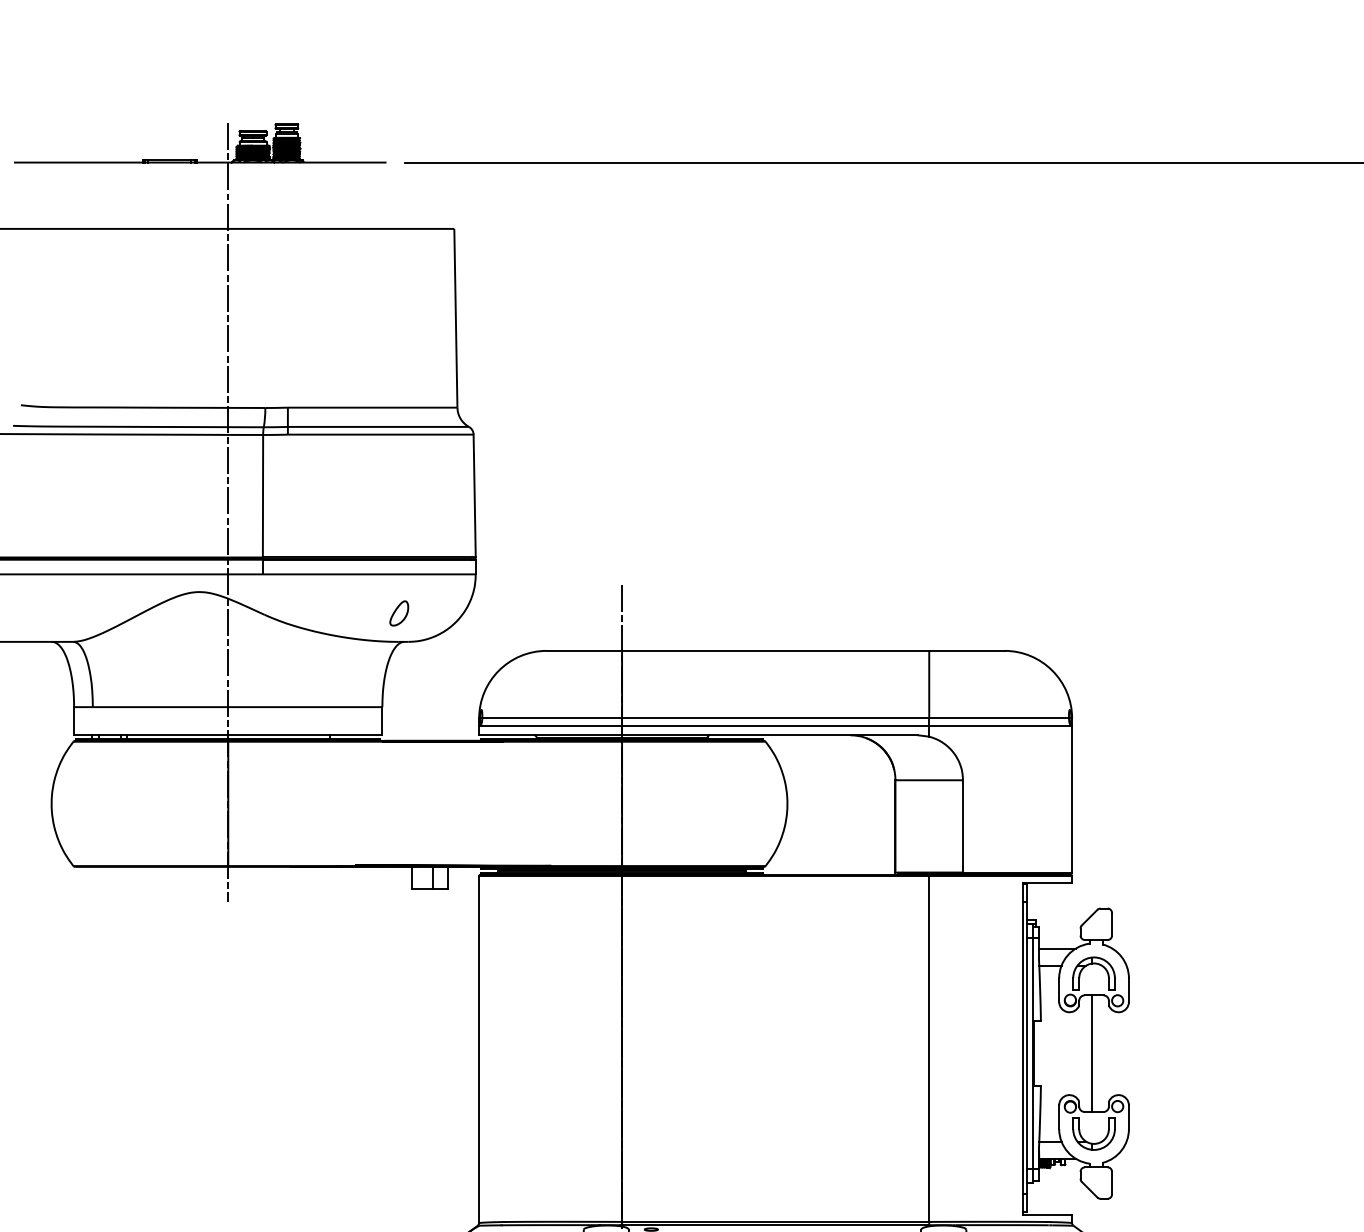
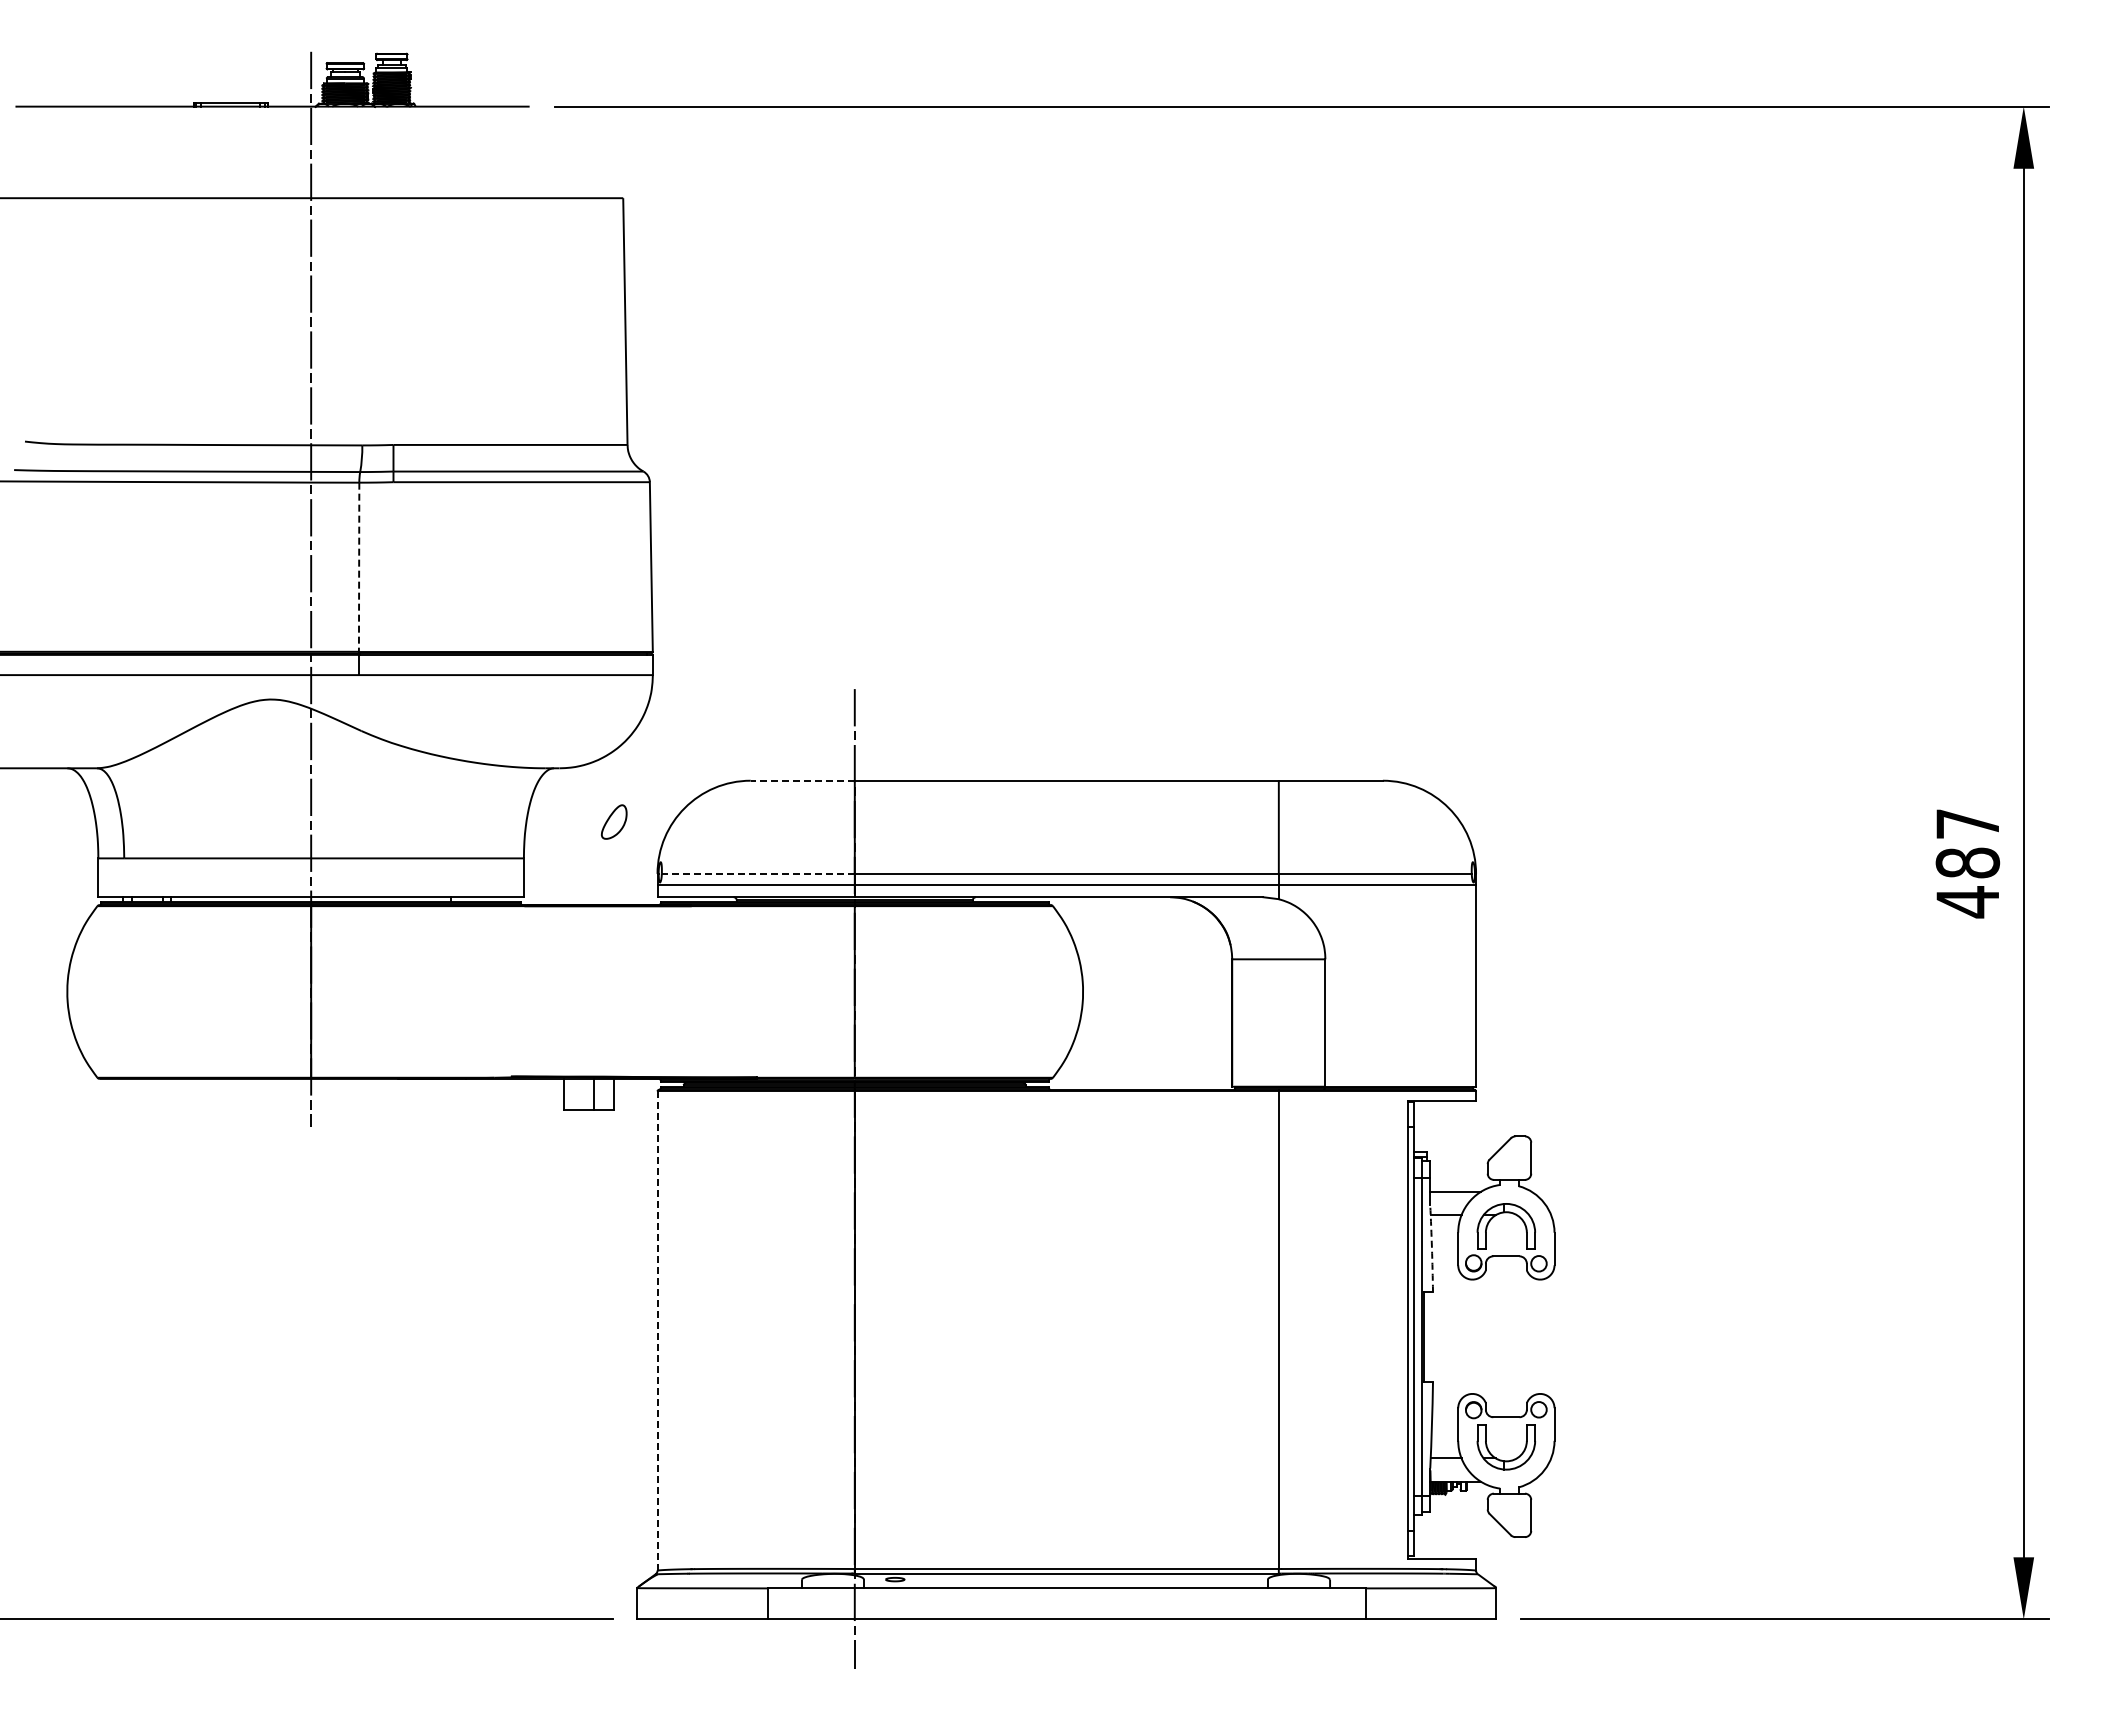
line: (263, 496) -> (359, 567), solid -> dashed
part: (399, 613) -> (614, 821), moved
line: (584, 650) -> (802, 780), solid -> dashed
line: (551, 718) -> (757, 873), solid -> dashed
arc: (1039, 989) -> (1431, 1248), solid -> dashed
line: (479, 1049) -> (657, 1330), solid -> dashed
line: (1092, 1053) -> (1504, 1336), removed

